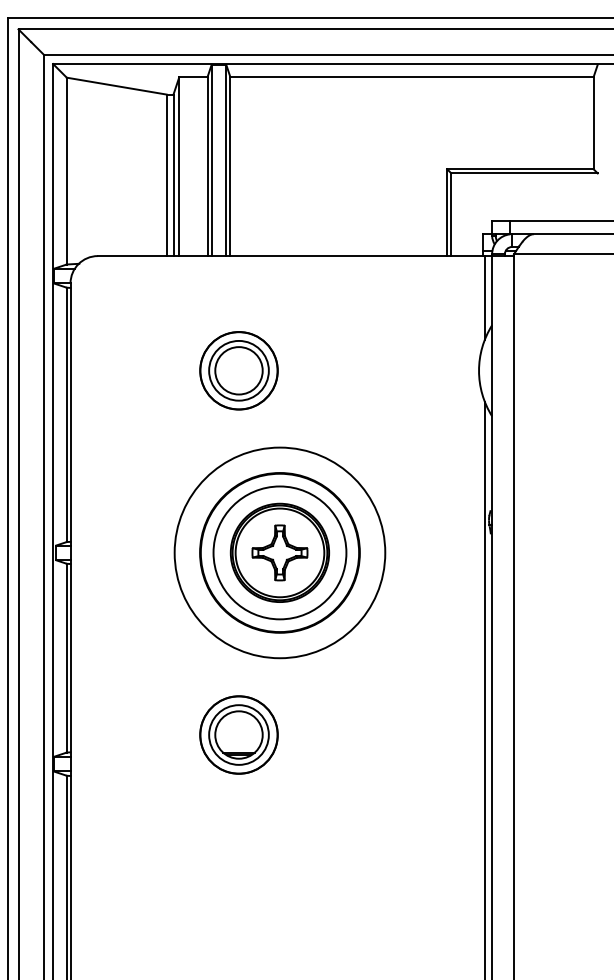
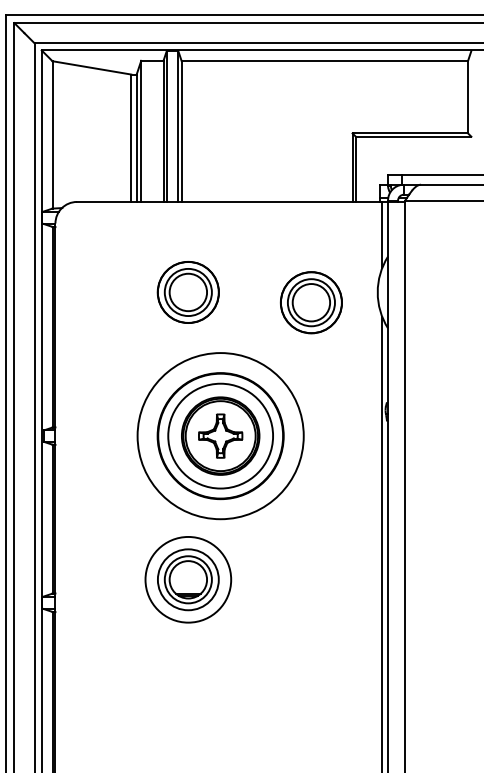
part: (394, 383) -> (311, 302), added
circle: (238, 734) -> (187, 579), size x1.4

